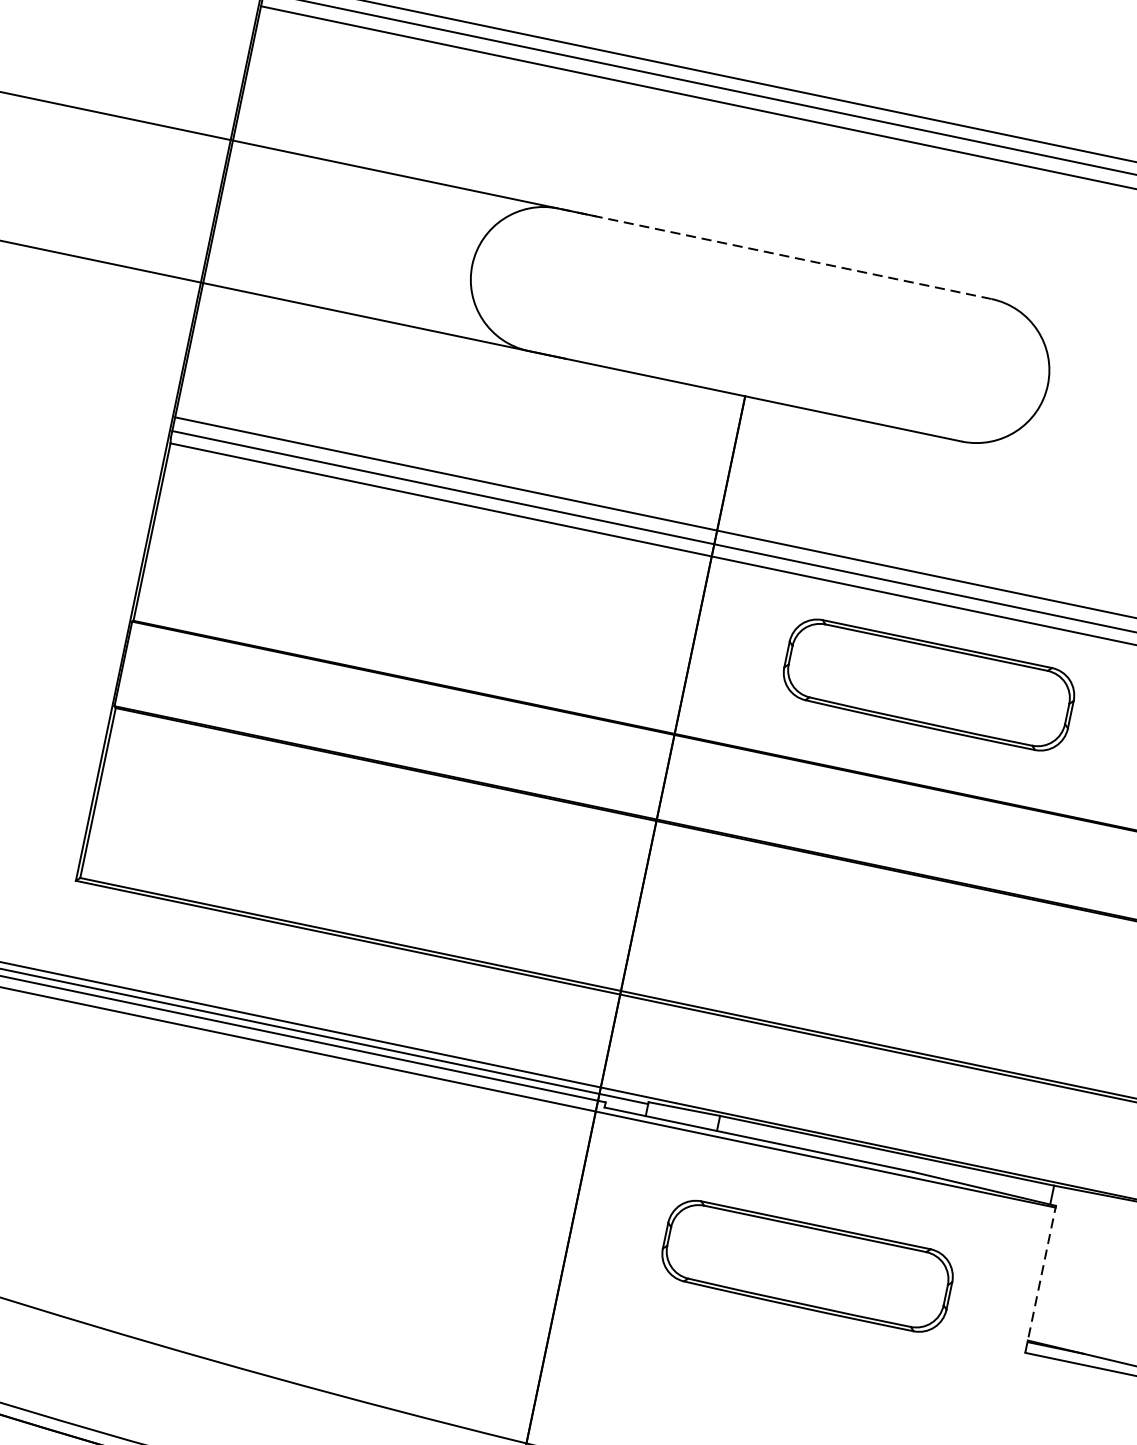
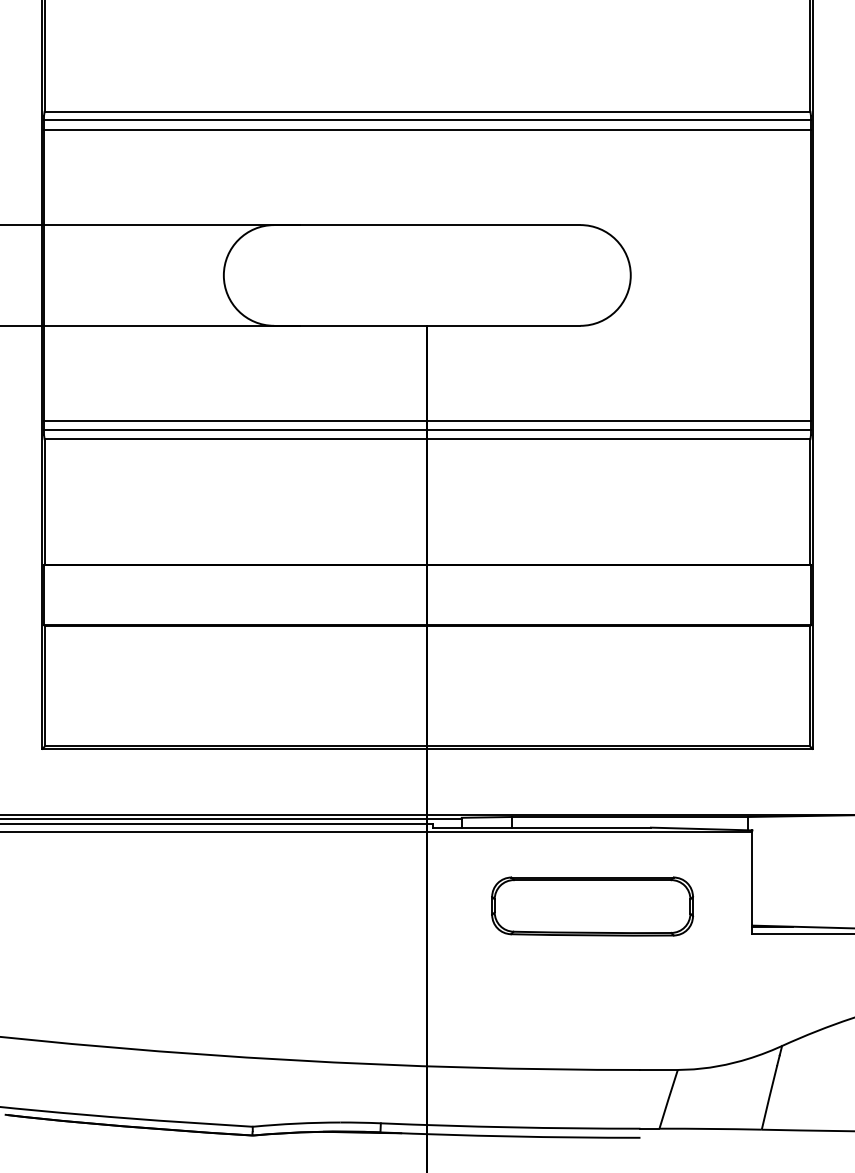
line: (773, 254) -> (426, 225), dashed -> solid
part: (928, 685) -> (592, 495), removed
line: (1040, 1279) -> (752, 882), dashed -> solid

